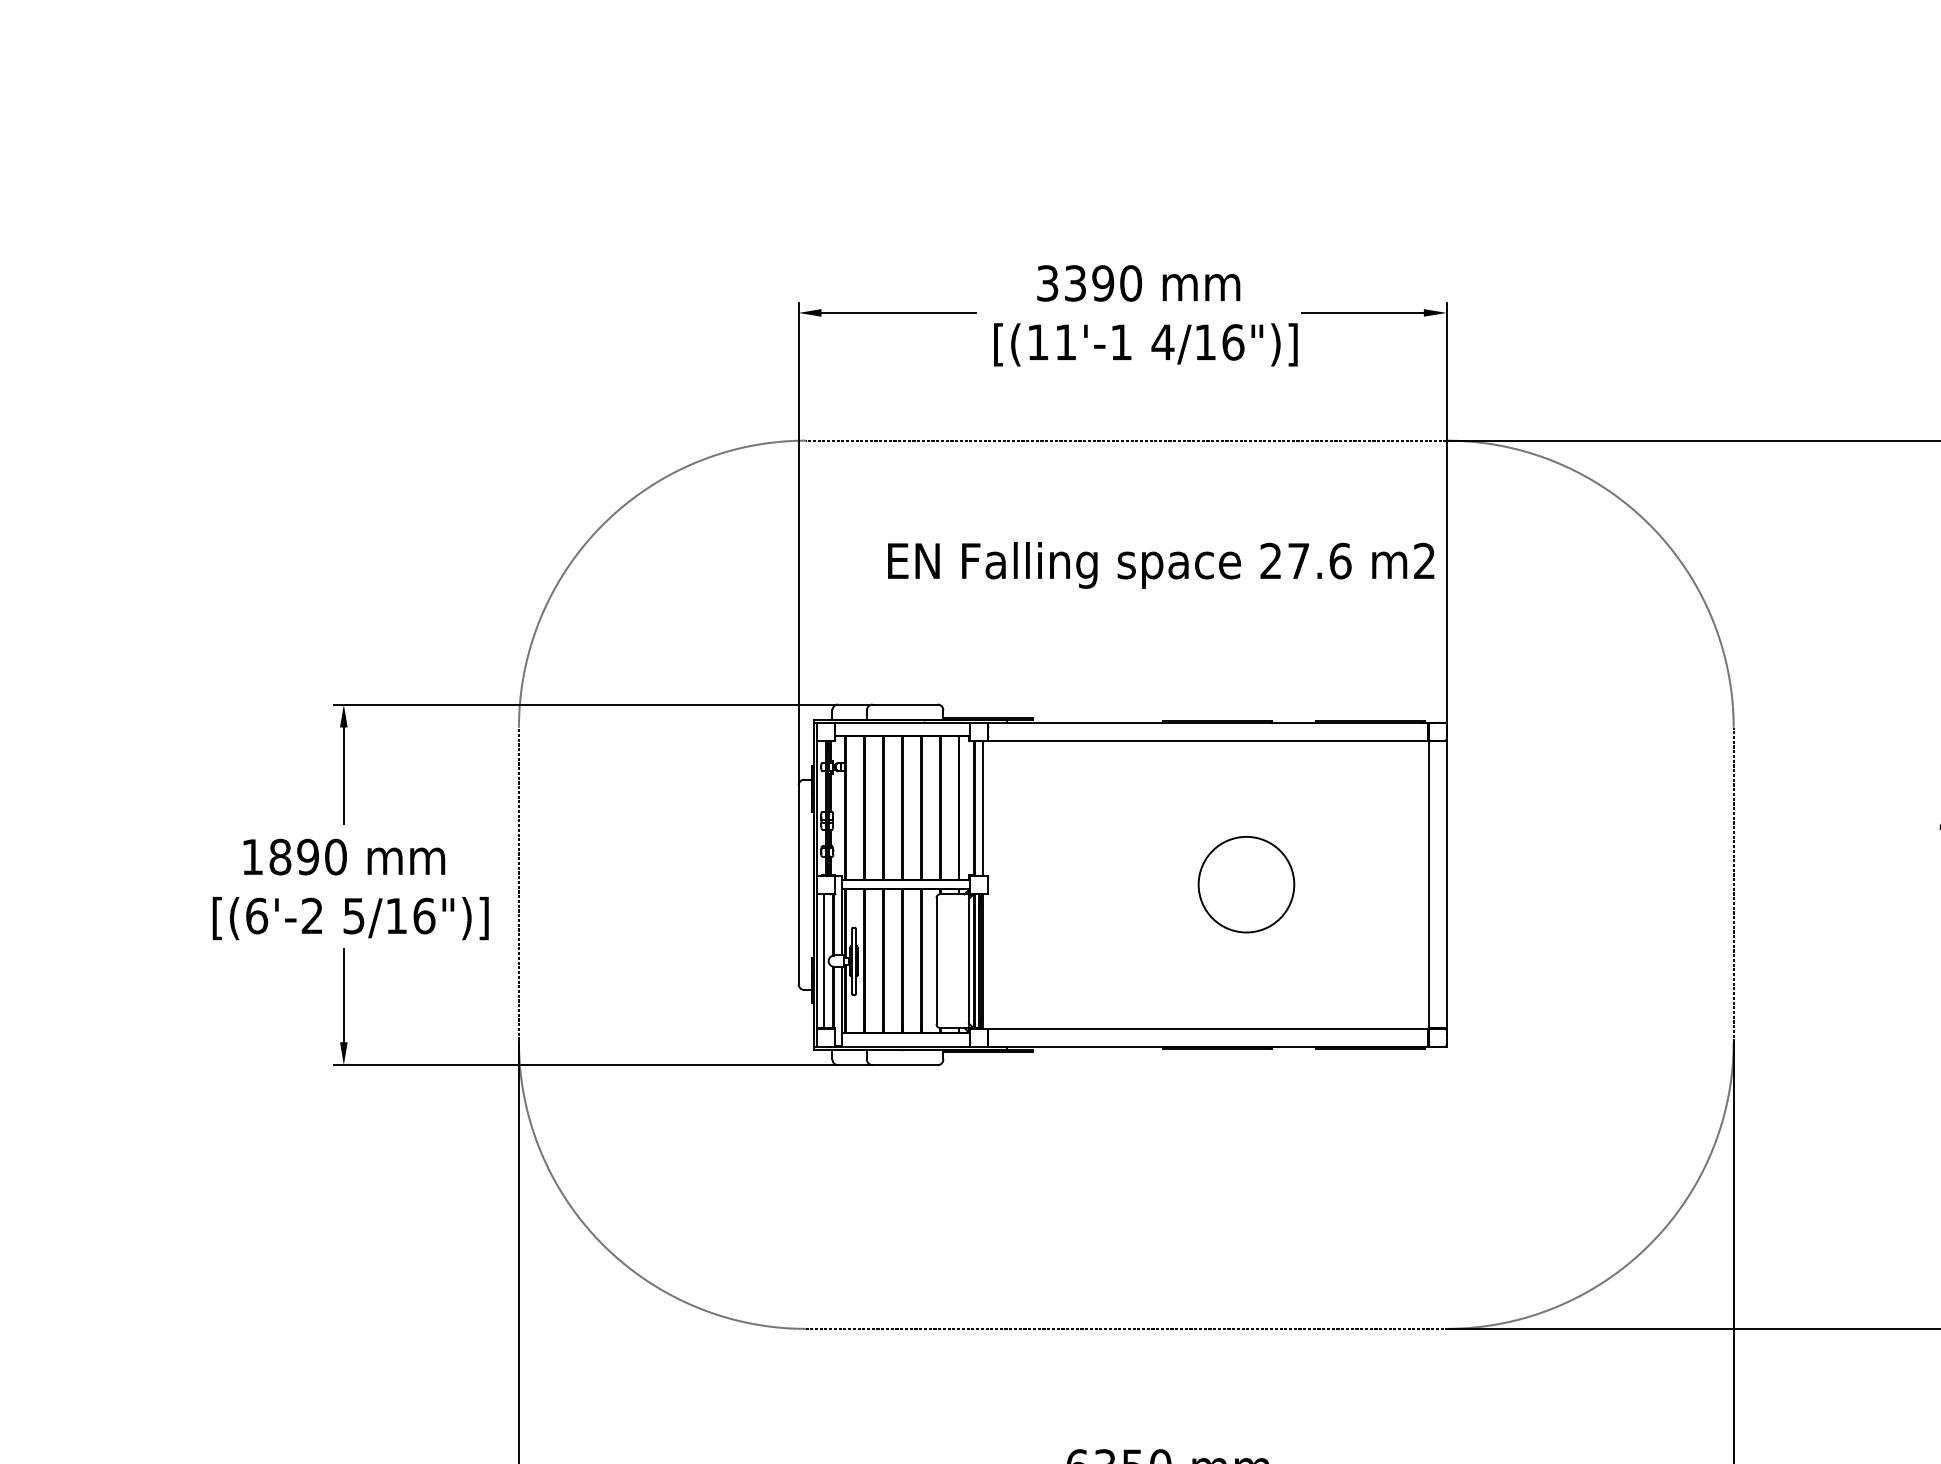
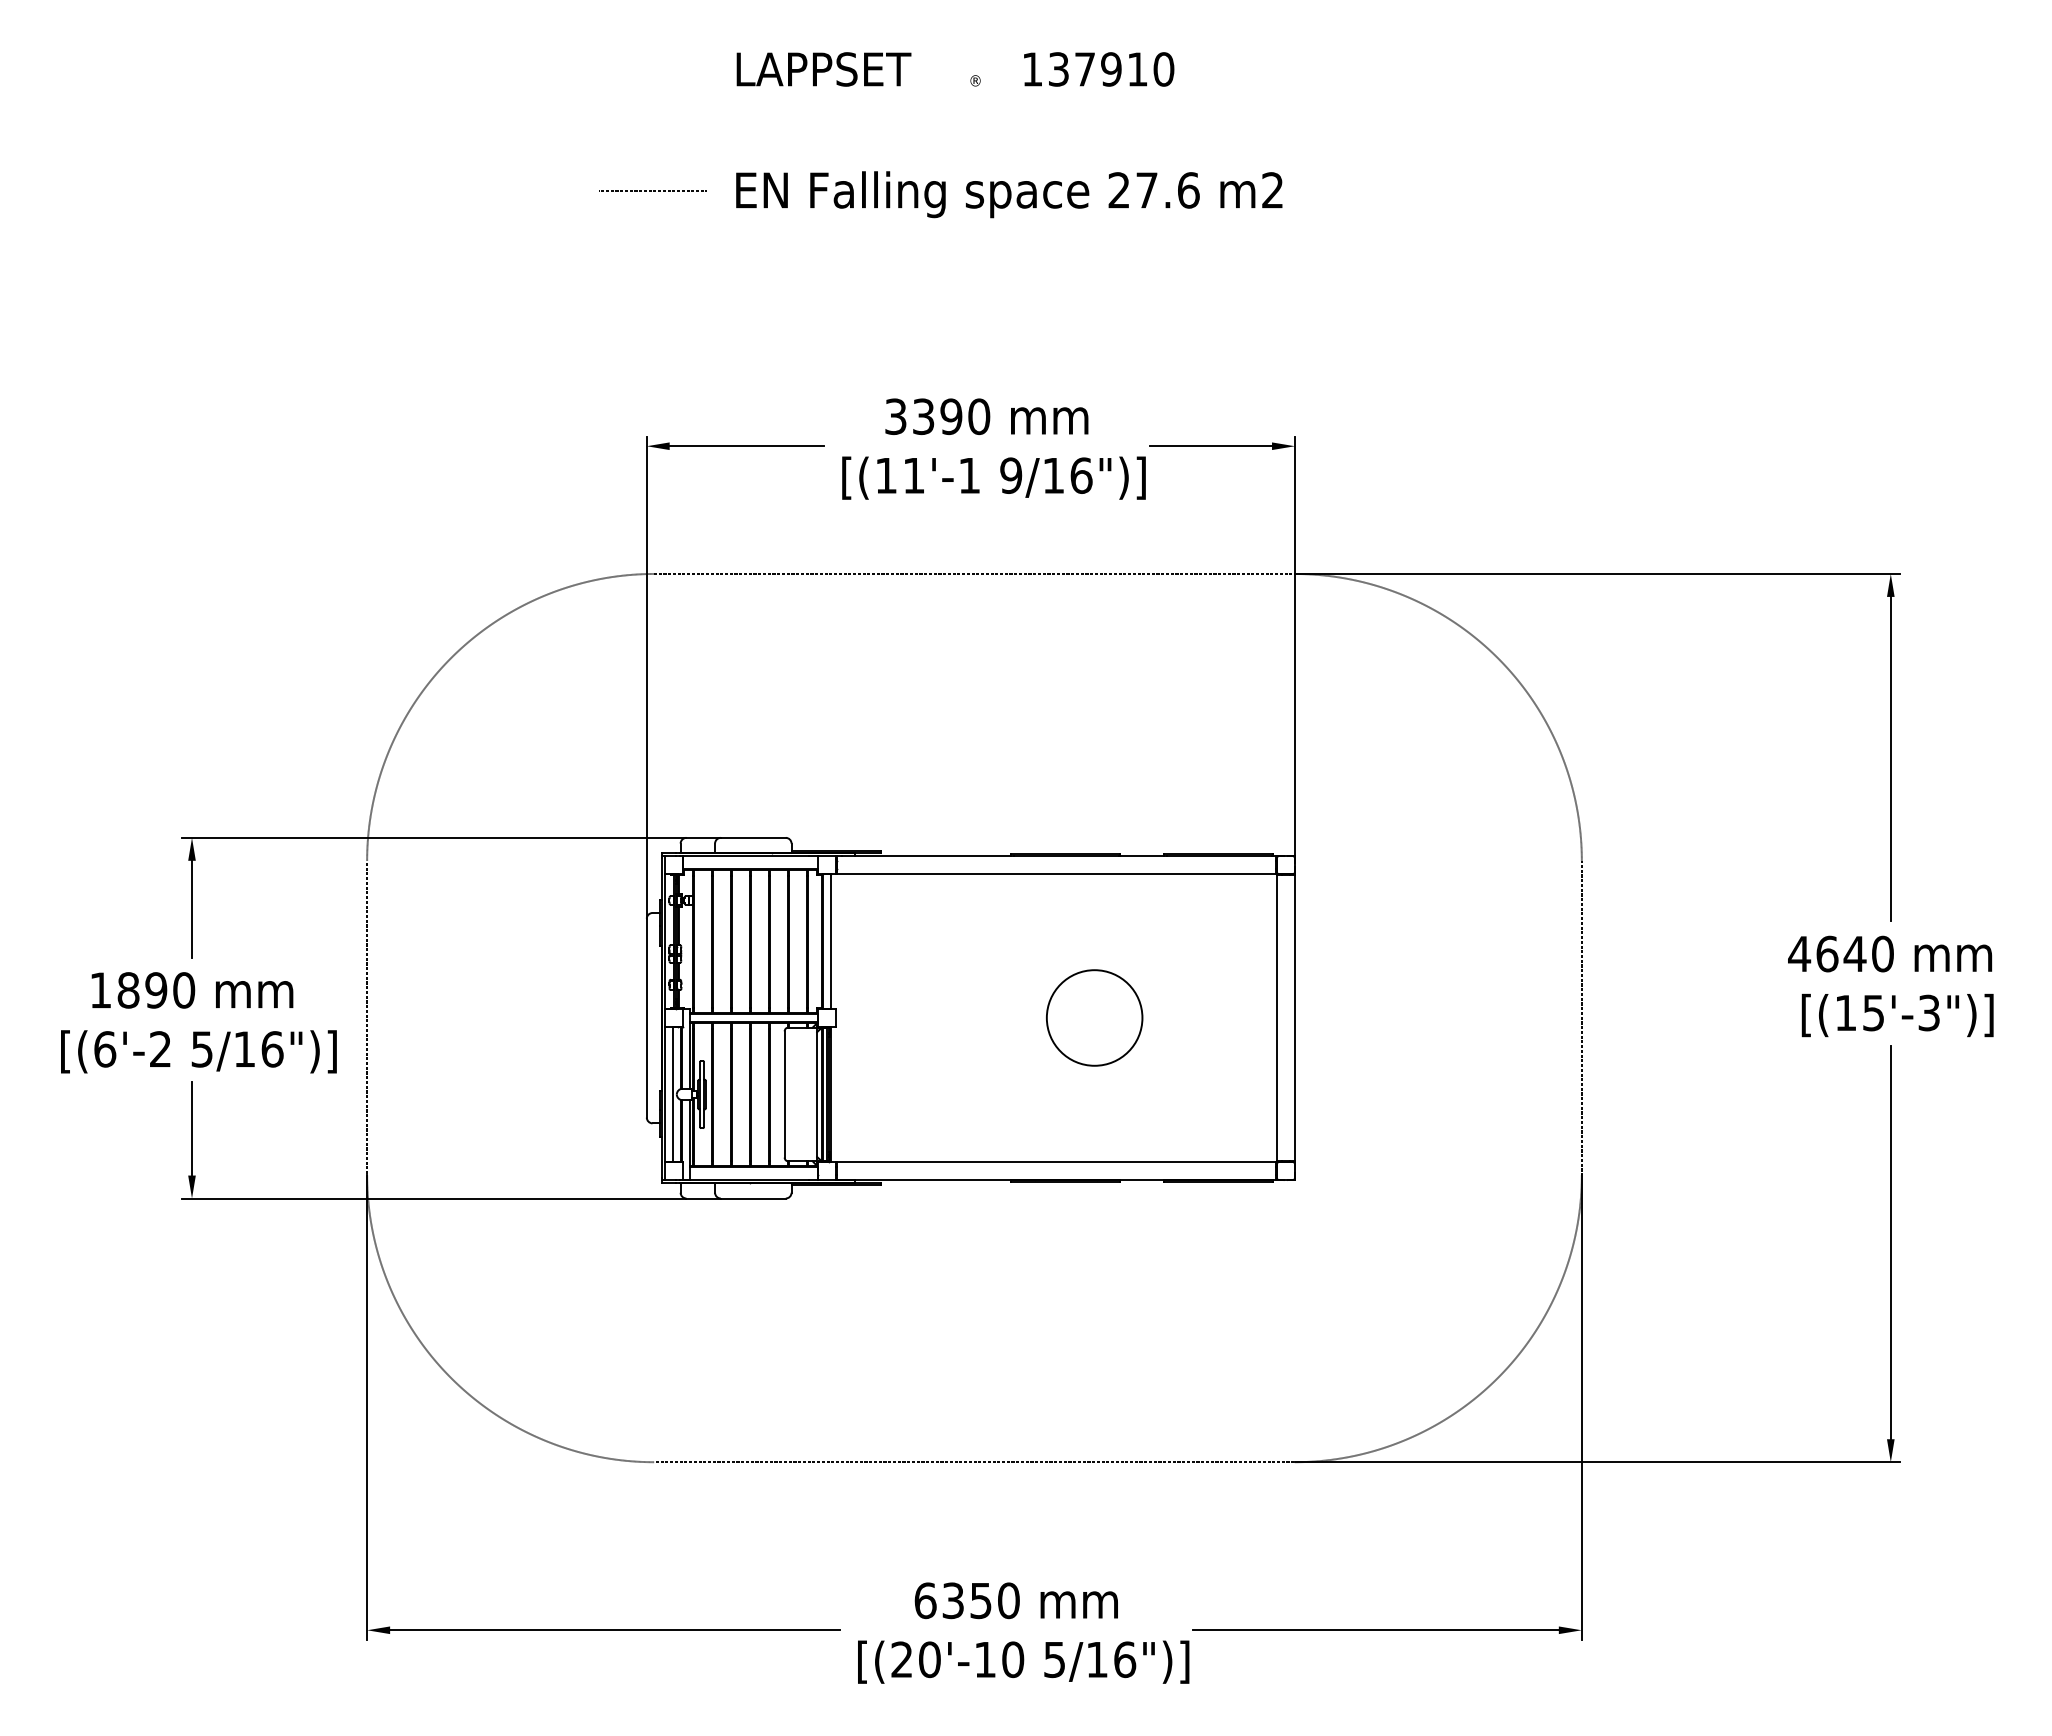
line: (803, 57) -> (651, 190), added
text: (1162, 342) -> (1010, 475), 4/16")] -> 9/16")]
text: (1161, 565) -> (1009, 194), moved

